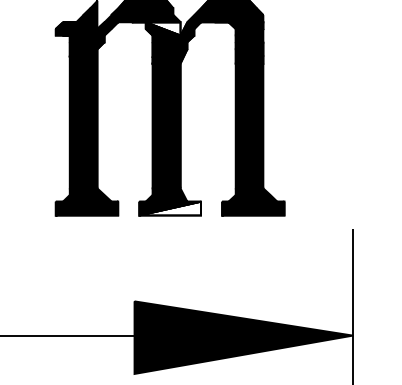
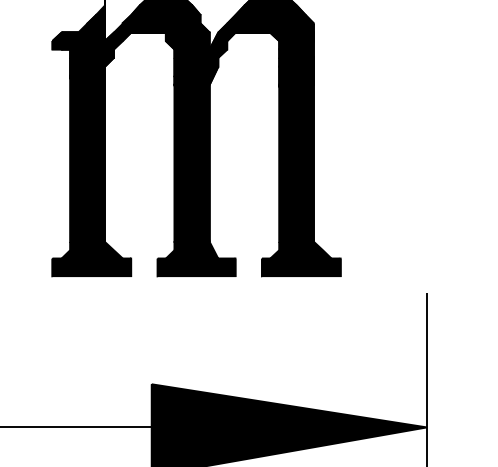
fill: (156, 28) -> (179, 40), added
fill: (170, 208) -> (197, 267), added

